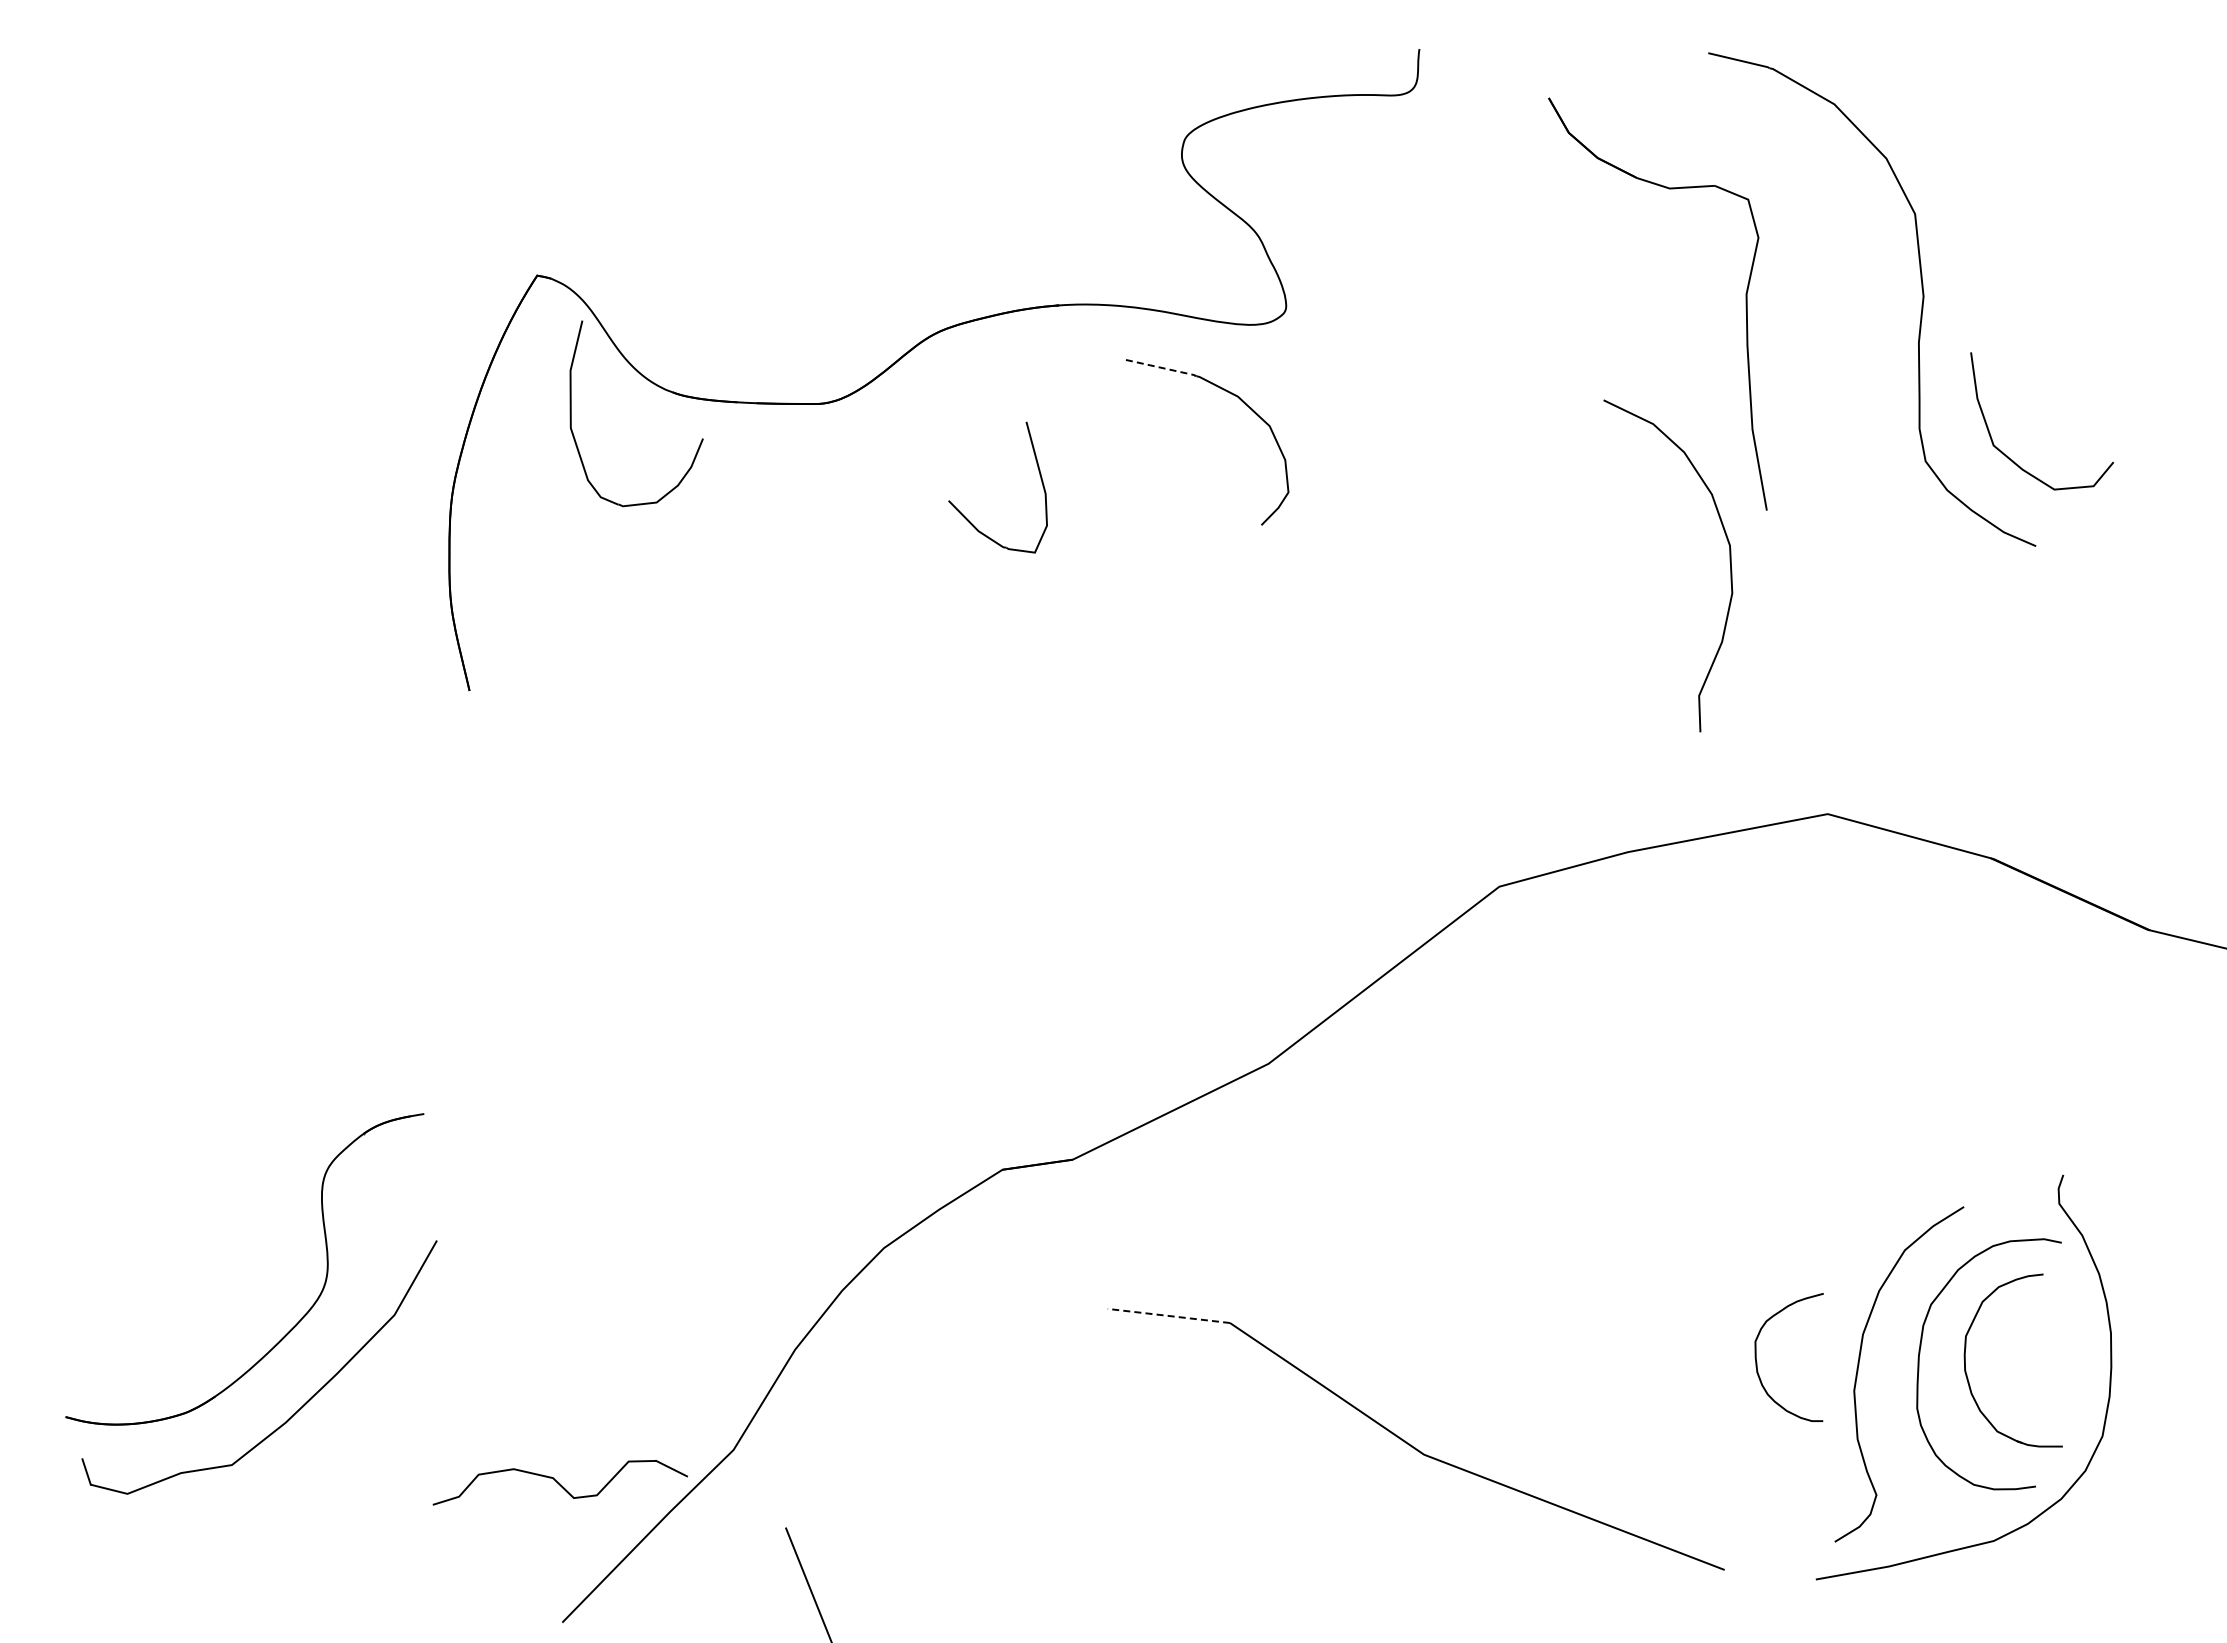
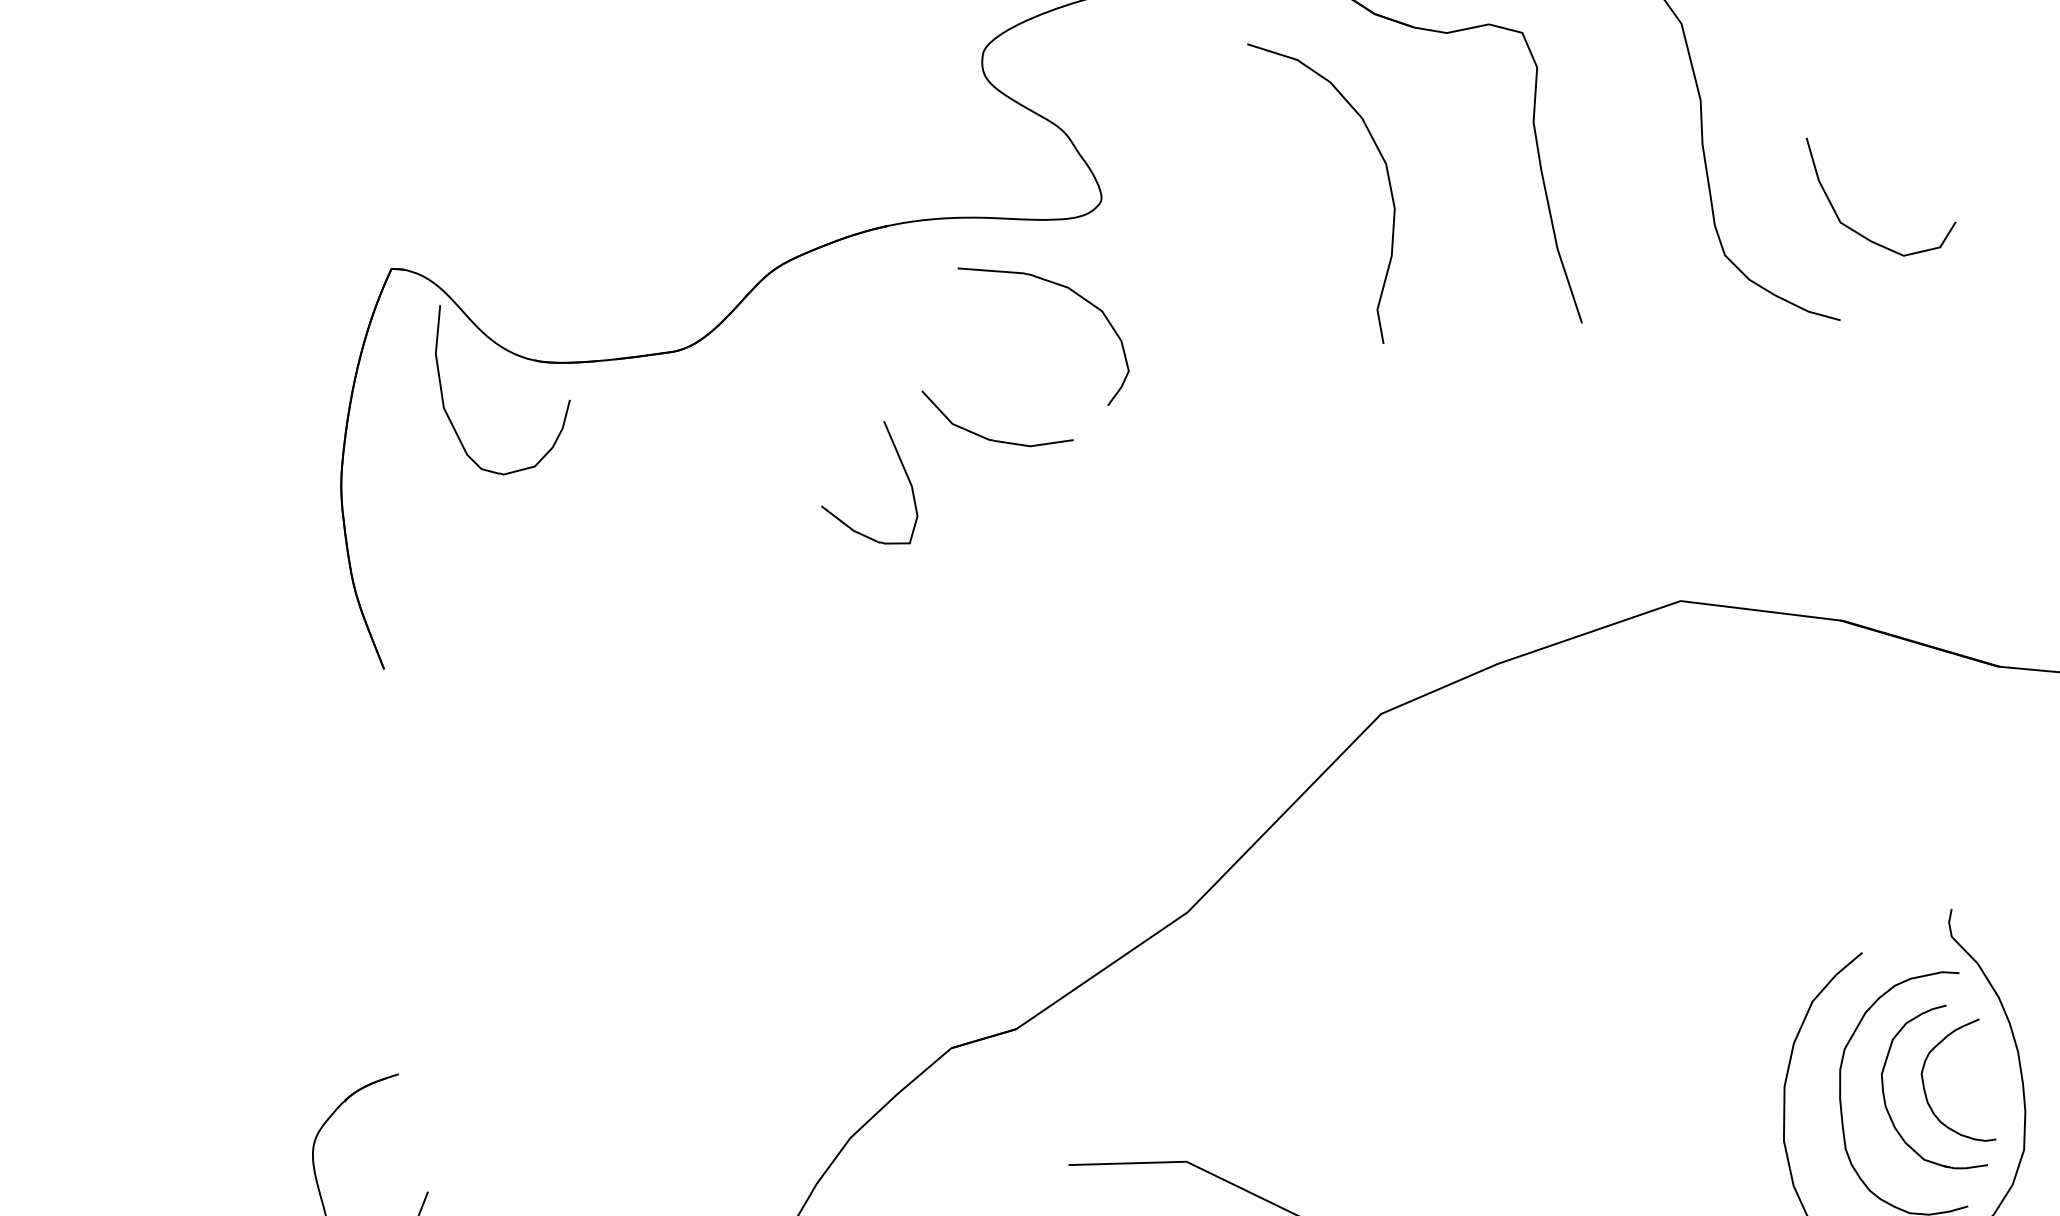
line: (1162, 368) -> (993, 271), dashed -> solid
curve: (2013, 460) -> (1861, 233), moved
part: (966, 517) -> (840, 519), moved
part: (1131, 540) -> (987, 437), added
curve: (1729, 562) -> (1387, 180), moved
line: (1168, 1315) -> (1127, 1163), dashed -> solid
curve: (1757, 1362) -> (1926, 1093), moved

